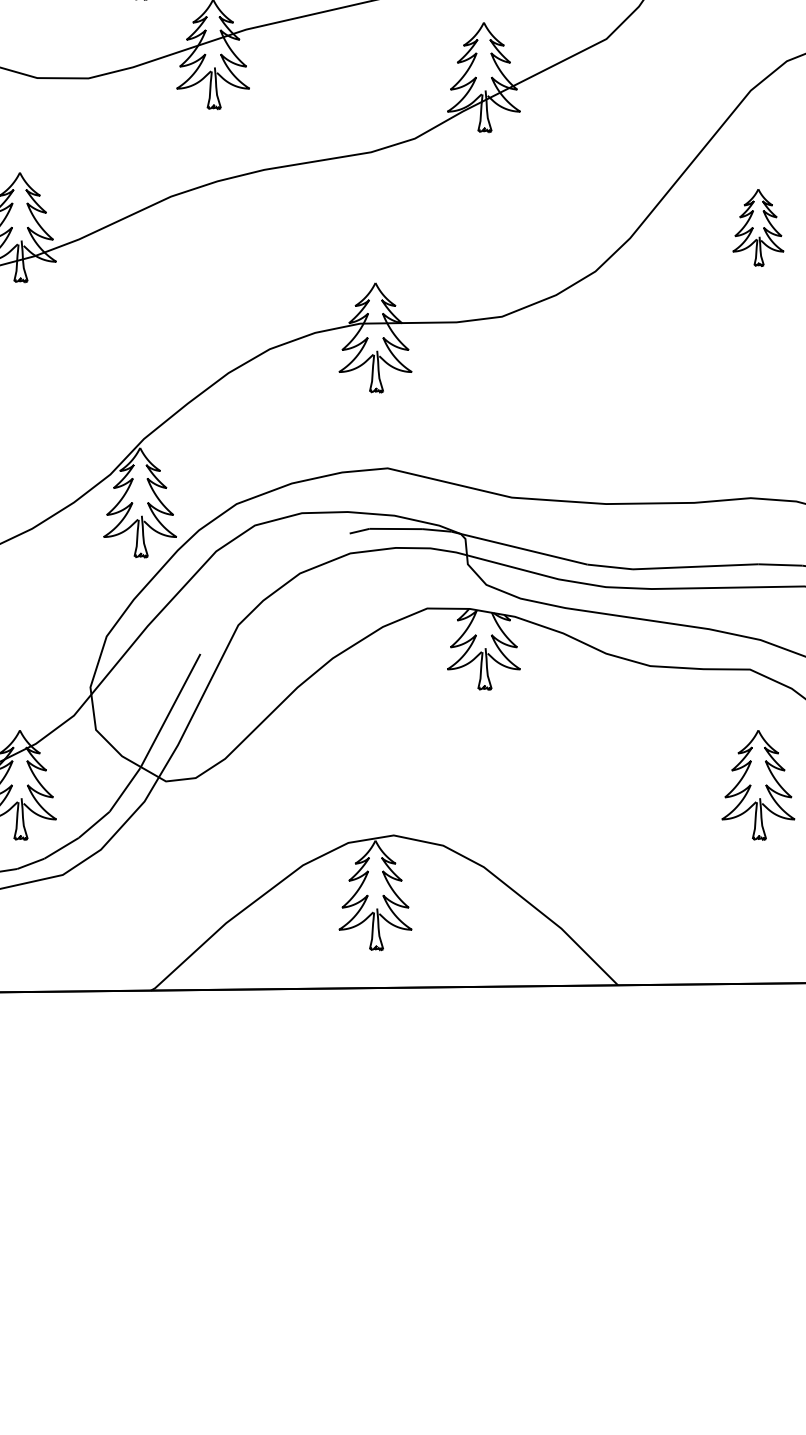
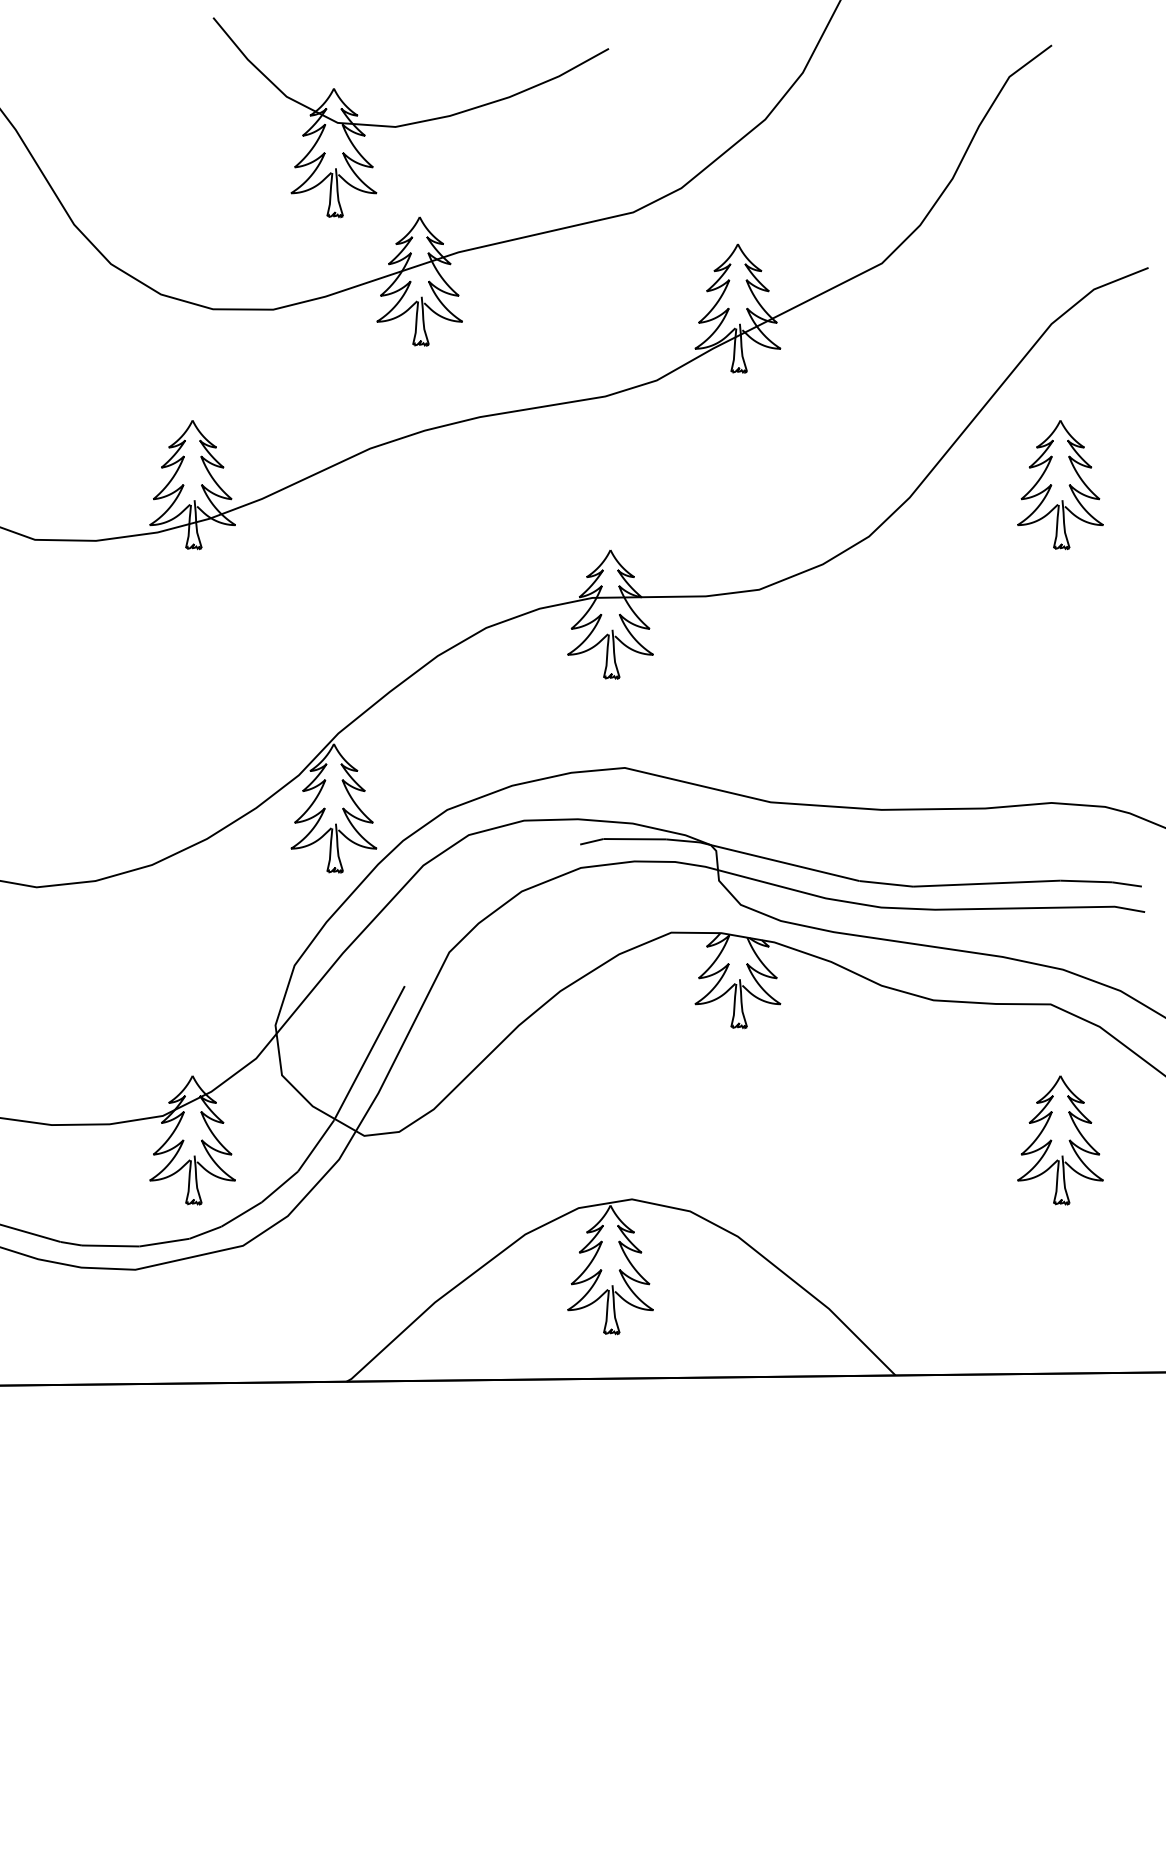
part: (758, 228) -> (1060, 485), size x1.43

